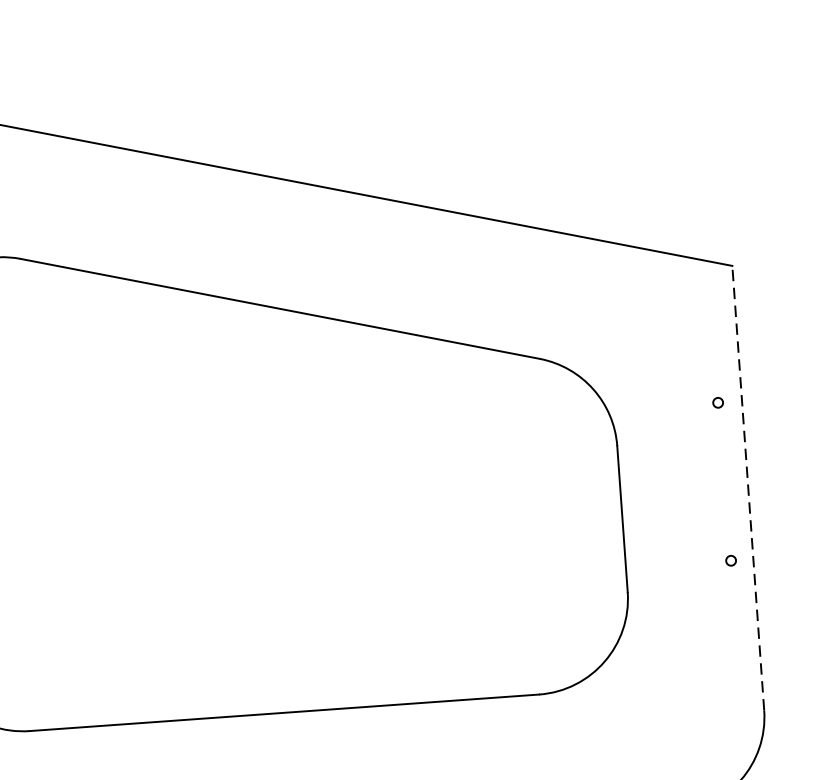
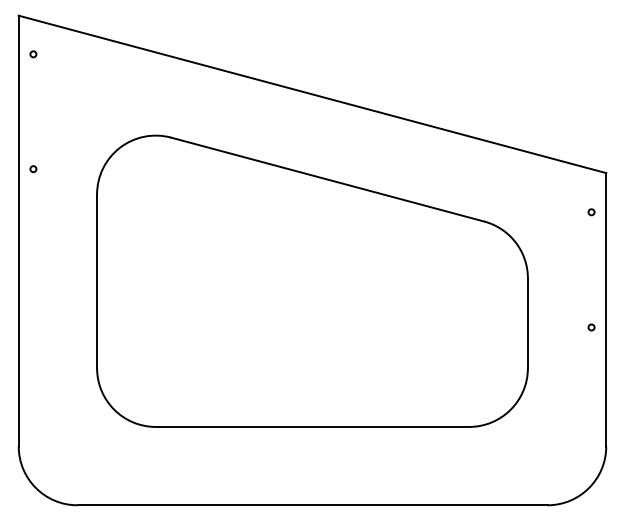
circle: (718, 403) -> (591, 212), moved
line: (748, 487) -> (606, 309), dashed -> solid
circle: (731, 560) -> (591, 327), moved

